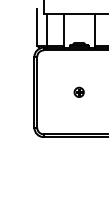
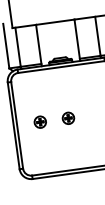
part: (55, 91) -> (39, 121), added

